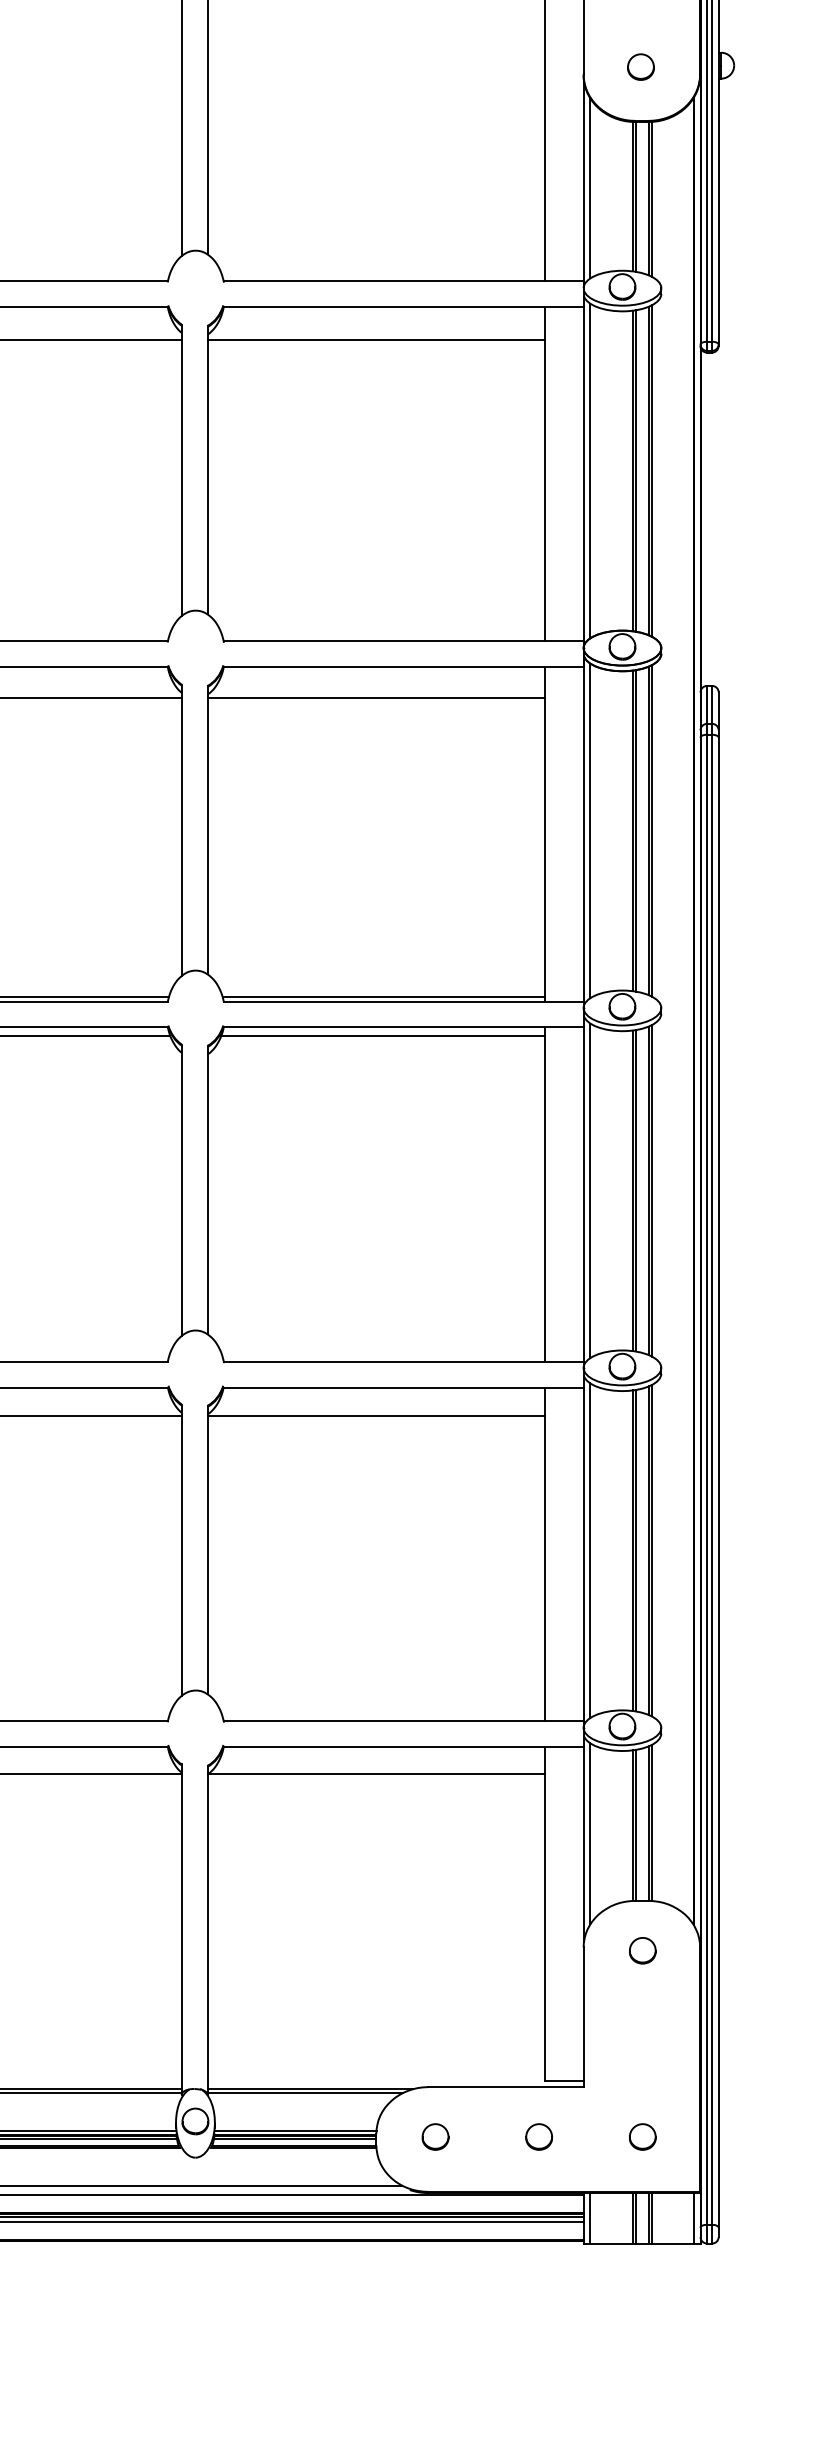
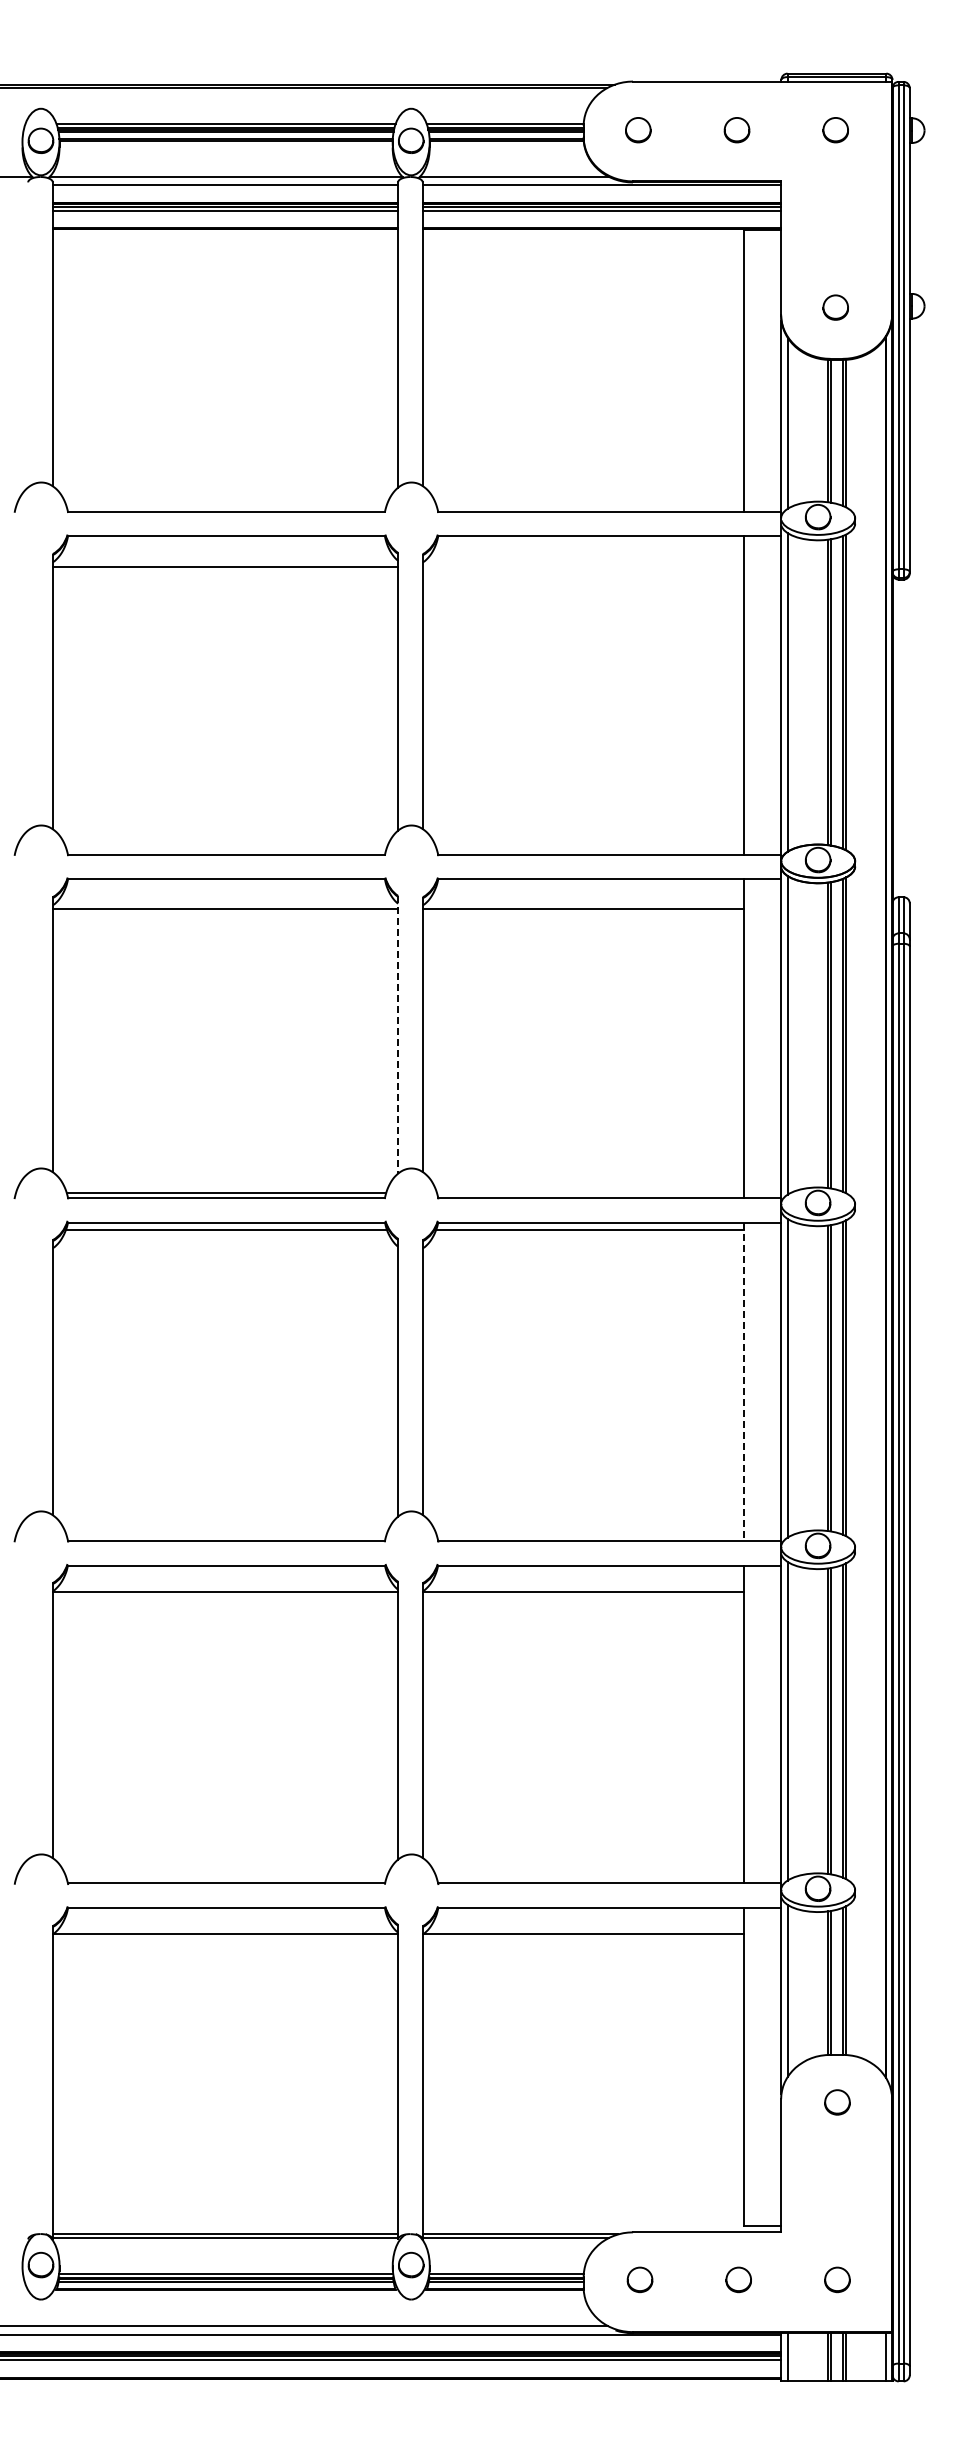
line: (376, 339) -> (583, 567), removed
line: (182, 829) -> (398, 1034), solid -> dashed
line: (383, 996) -> (590, 1193), removed
line: (545, 1195) -> (744, 1382), solid -> dashed

